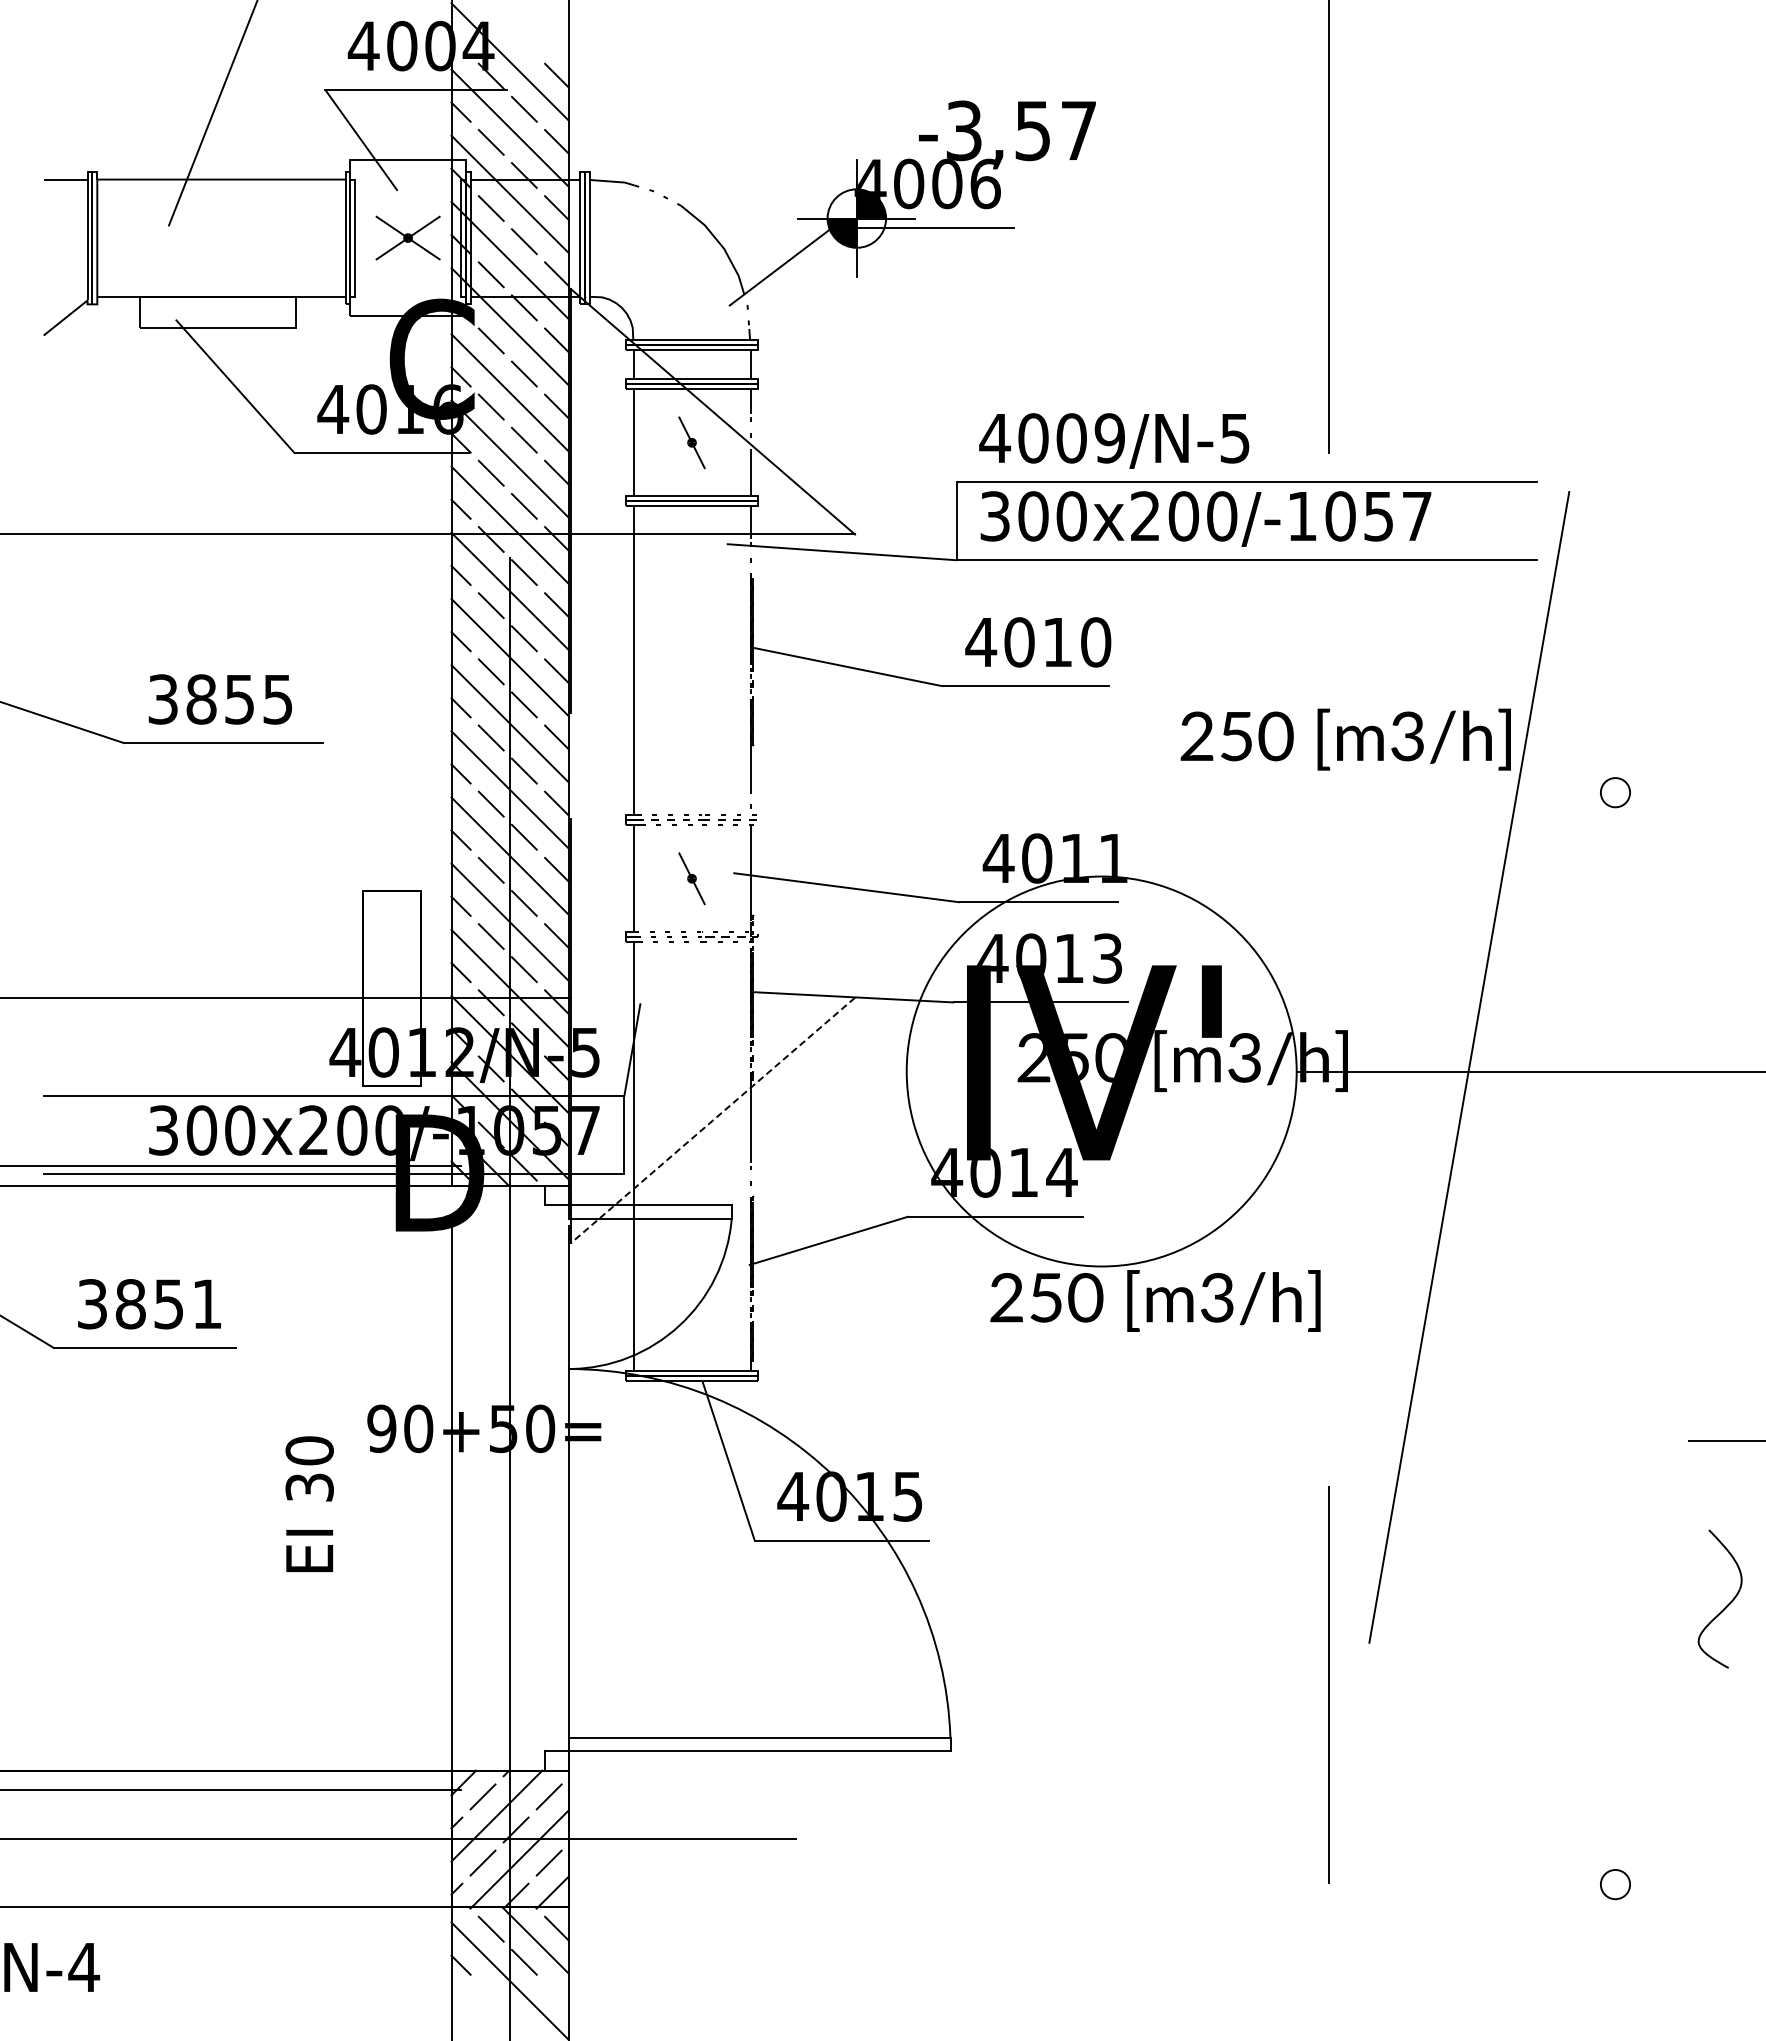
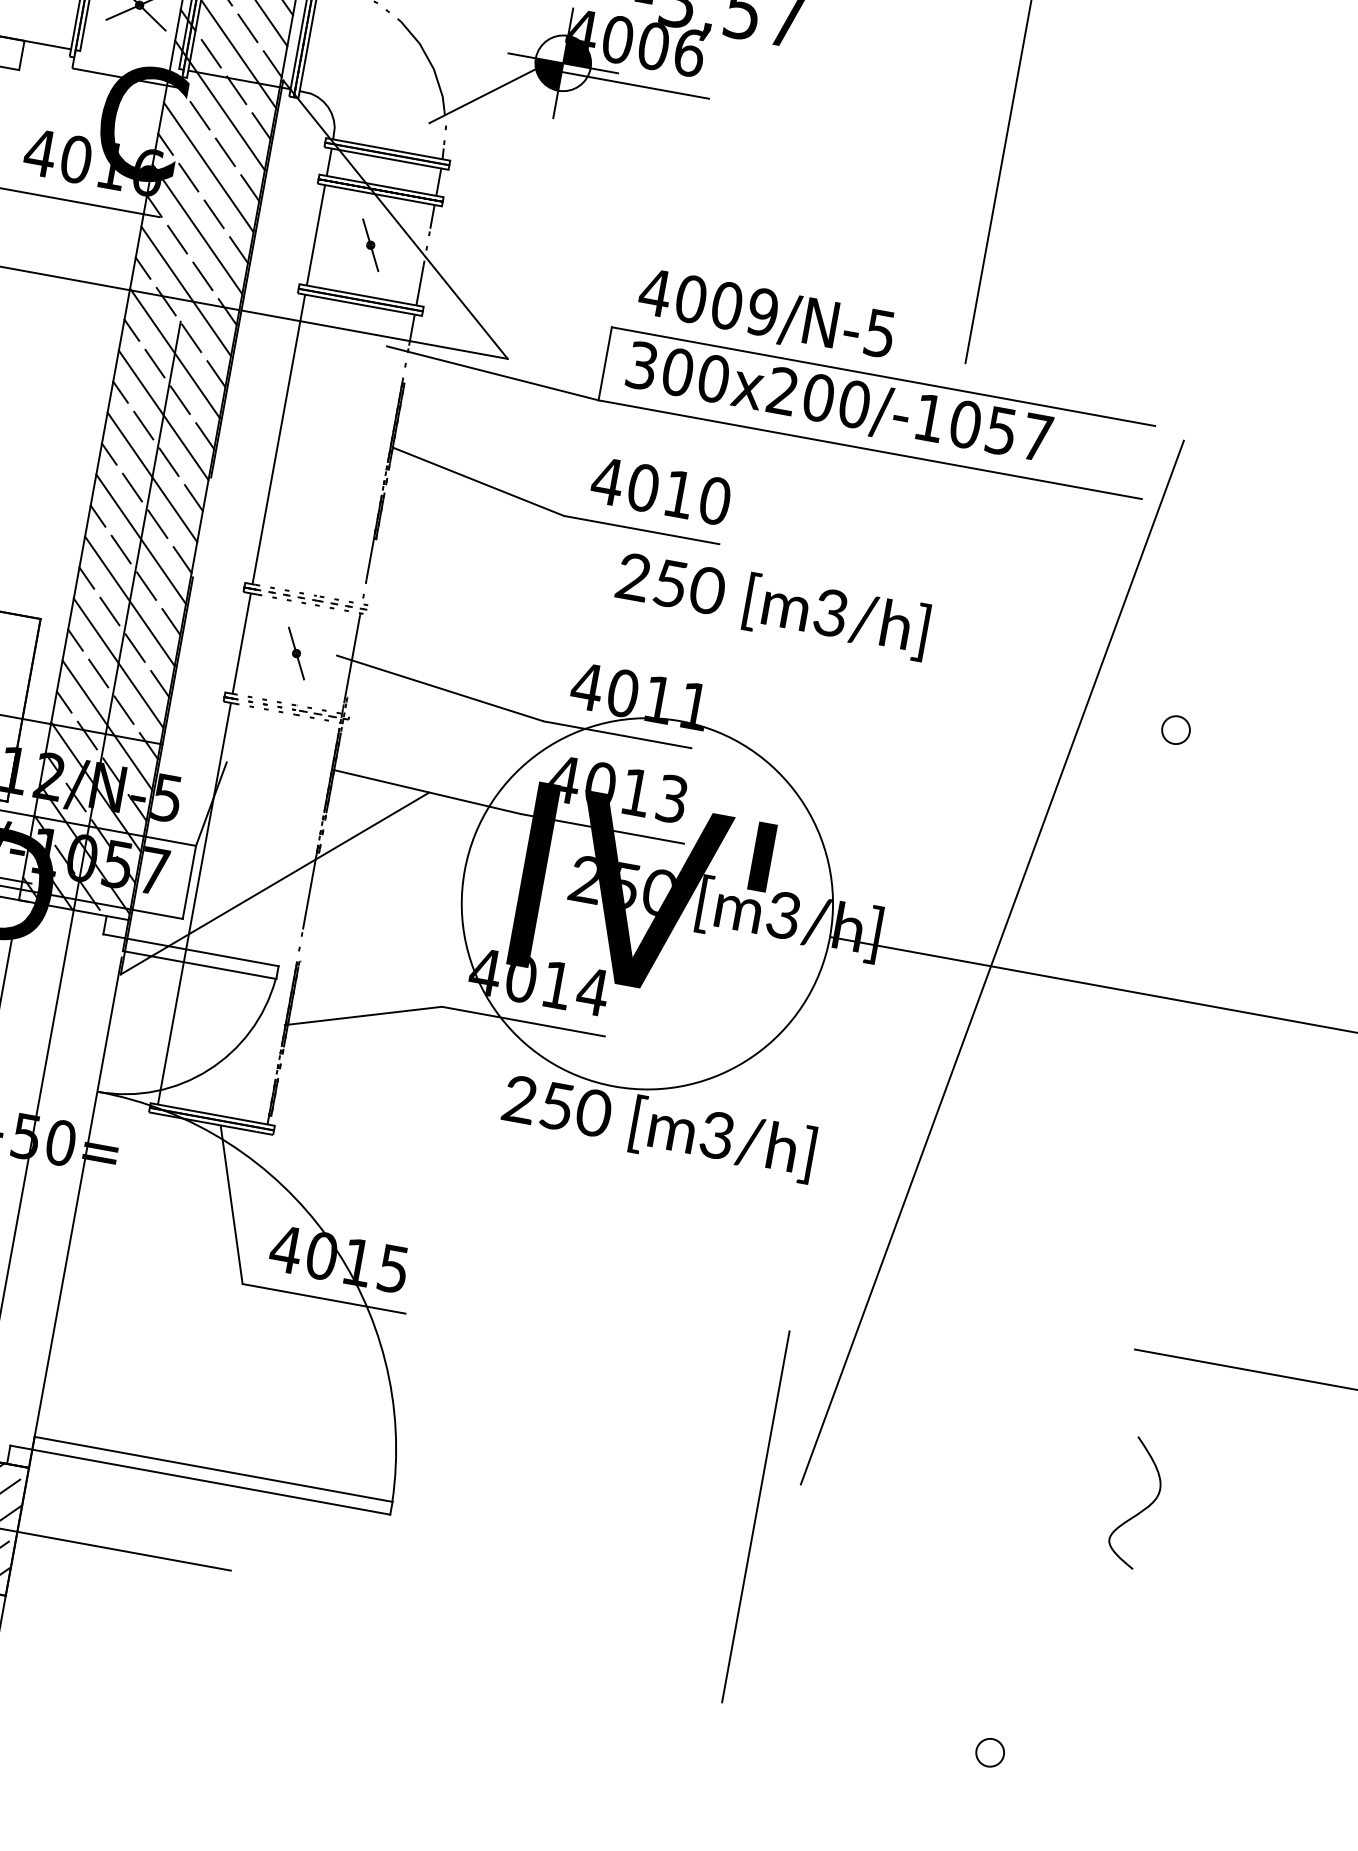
text: (1345, 739) -> (772, 605), moved
line: (712, 1120) -> (274, 883), dashed -> solid

